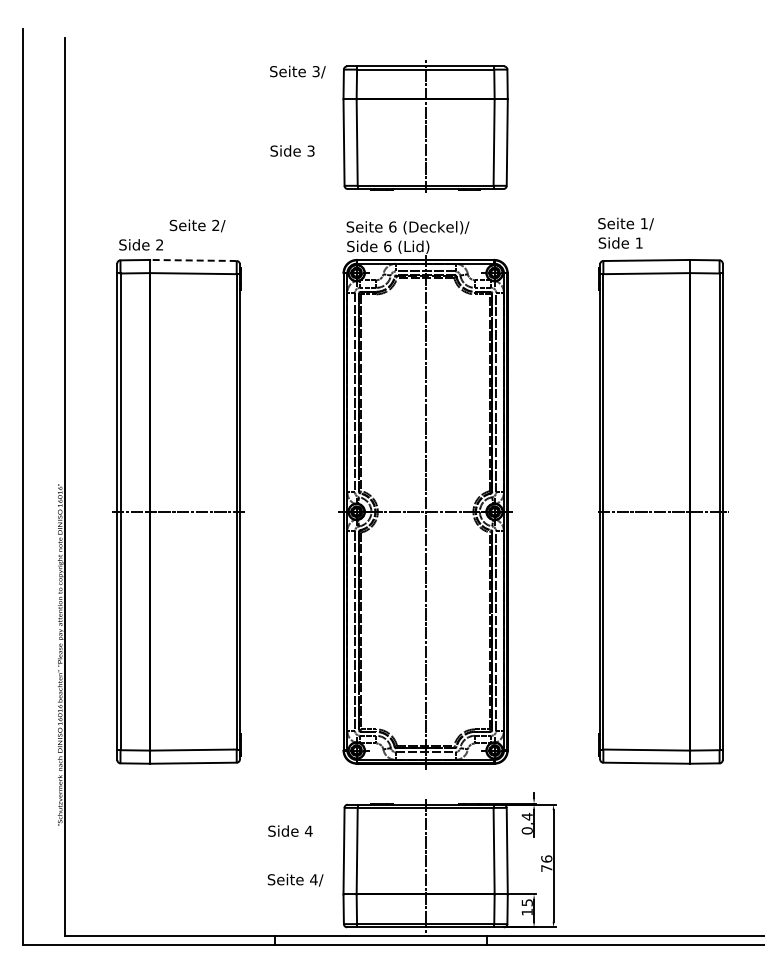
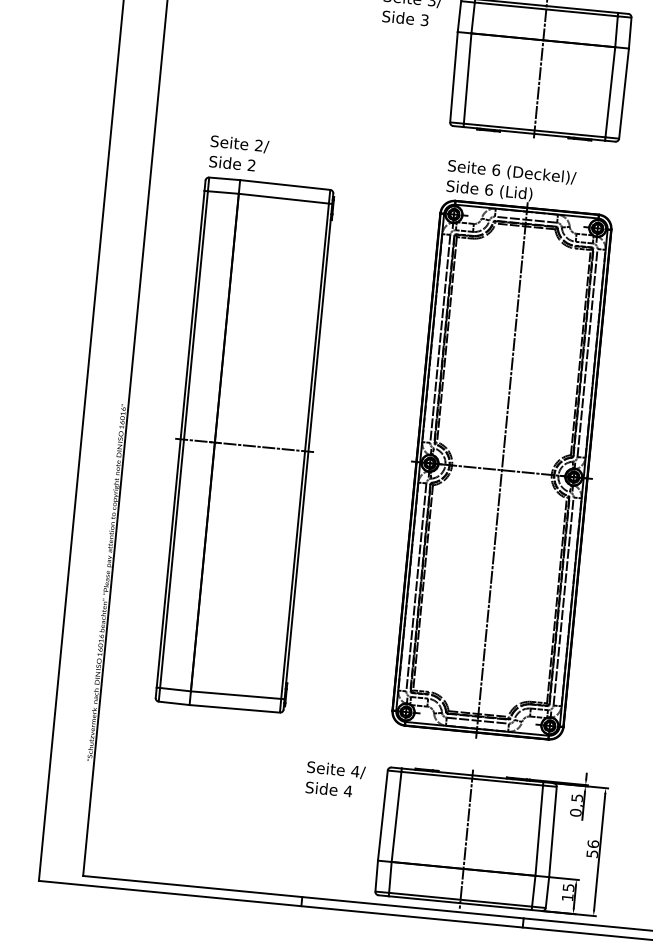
text: (292, 150) -> (405, 17), moved
text: (197, 225) -> (239, 143), moved
line: (192, 260) -> (284, 184), dashed -> solid
text: (526, 816) -> (576, 797), 0,4 -> 0,5
text: (546, 868) -> (592, 853), 76 -> 56
text: (295, 879) -> (336, 769), moved

